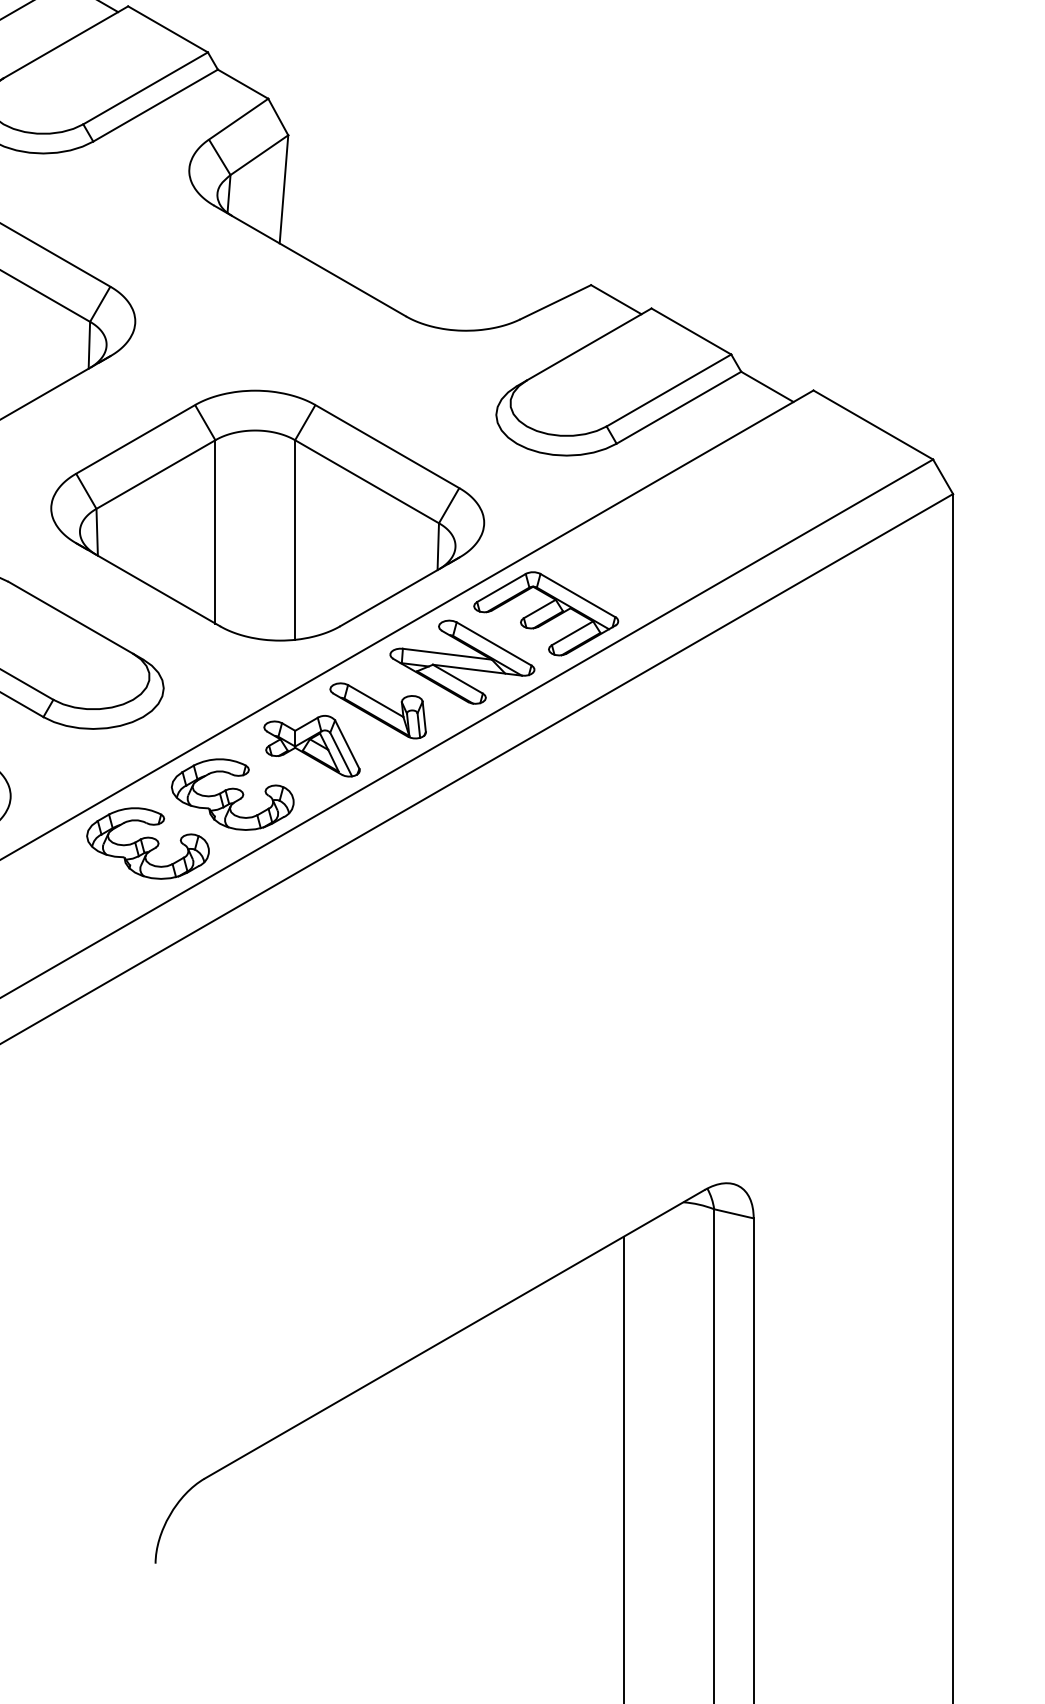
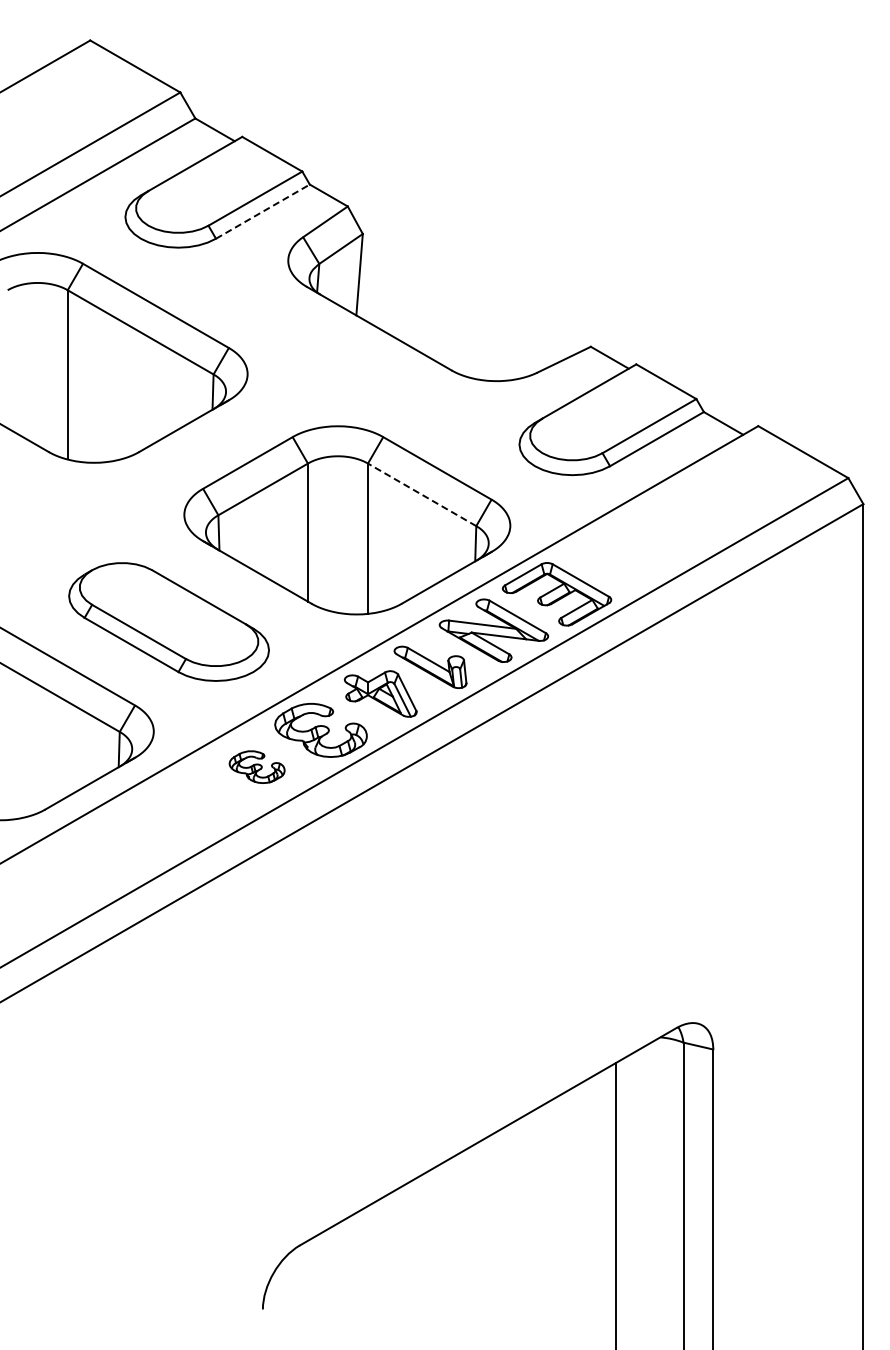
line: (156, 105) -> (263, 211), solid -> dashed
line: (367, 481) -> (422, 494), solid -> dashed
part: (147, 842) -> (256, 766), size x0.6

